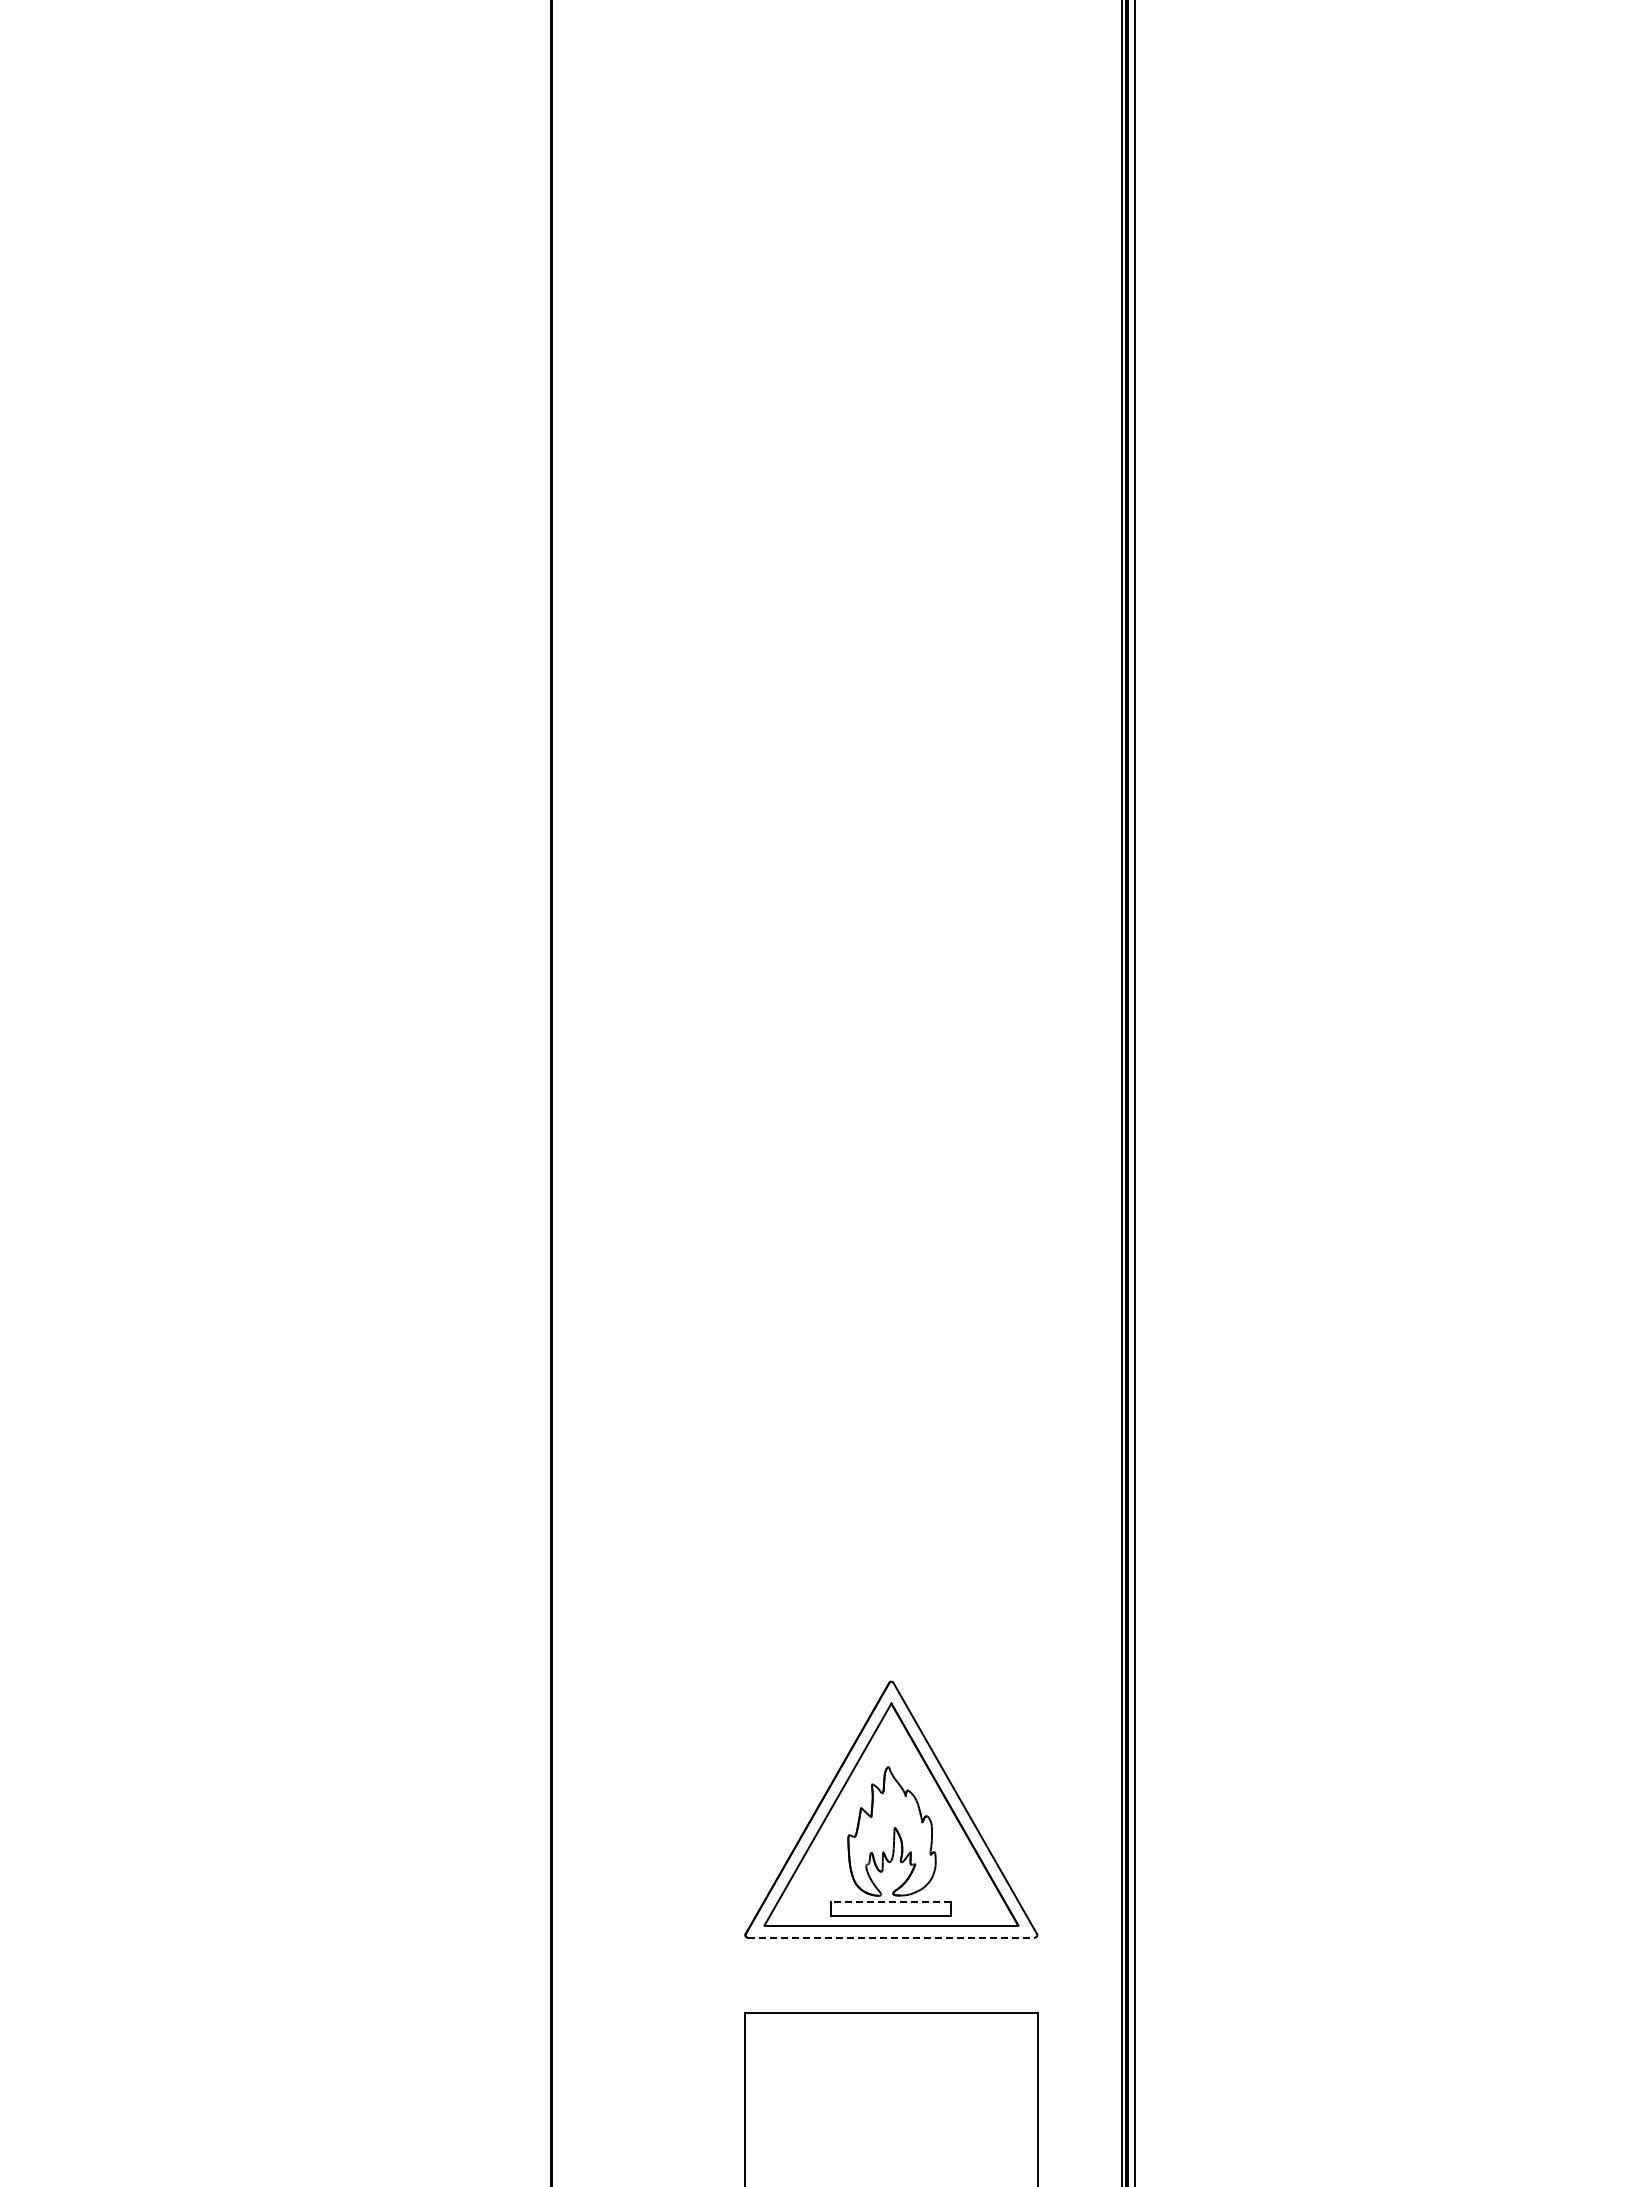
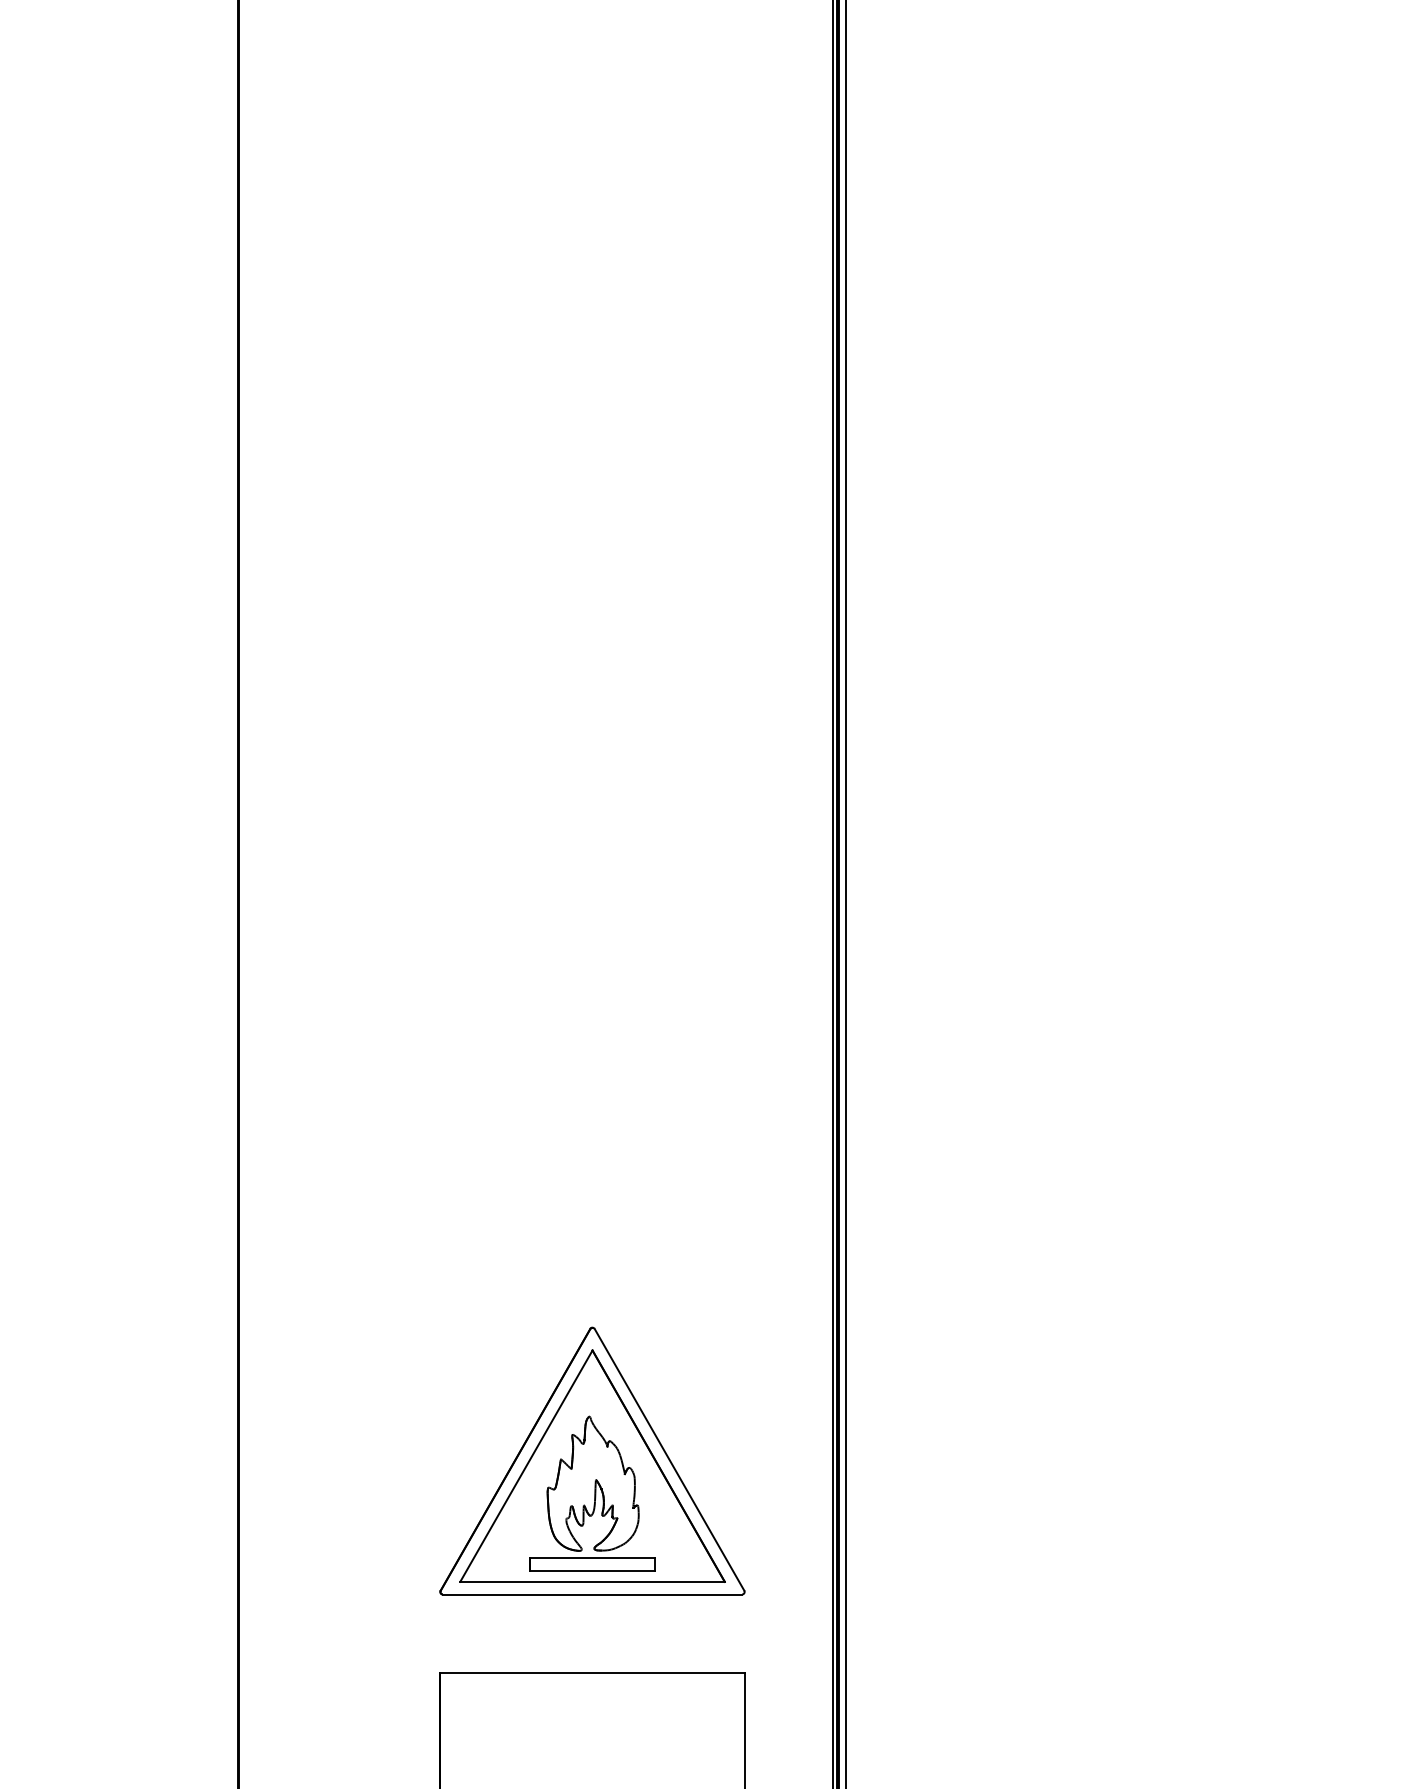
line: (891, 1902) -> (592, 1557), dashed -> solid
line: (891, 1937) -> (592, 1594), dashed -> solid

